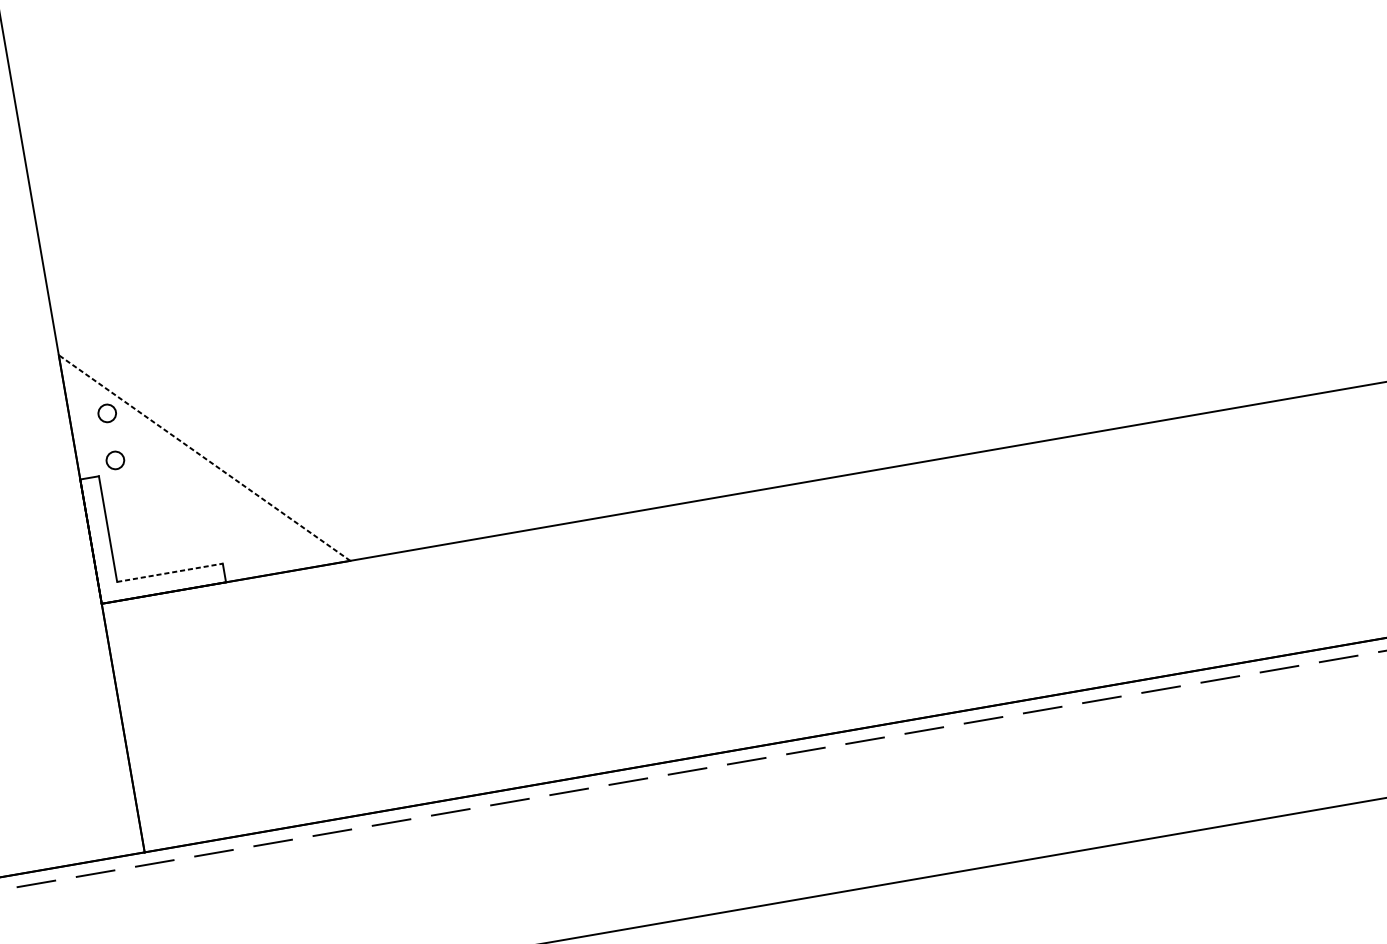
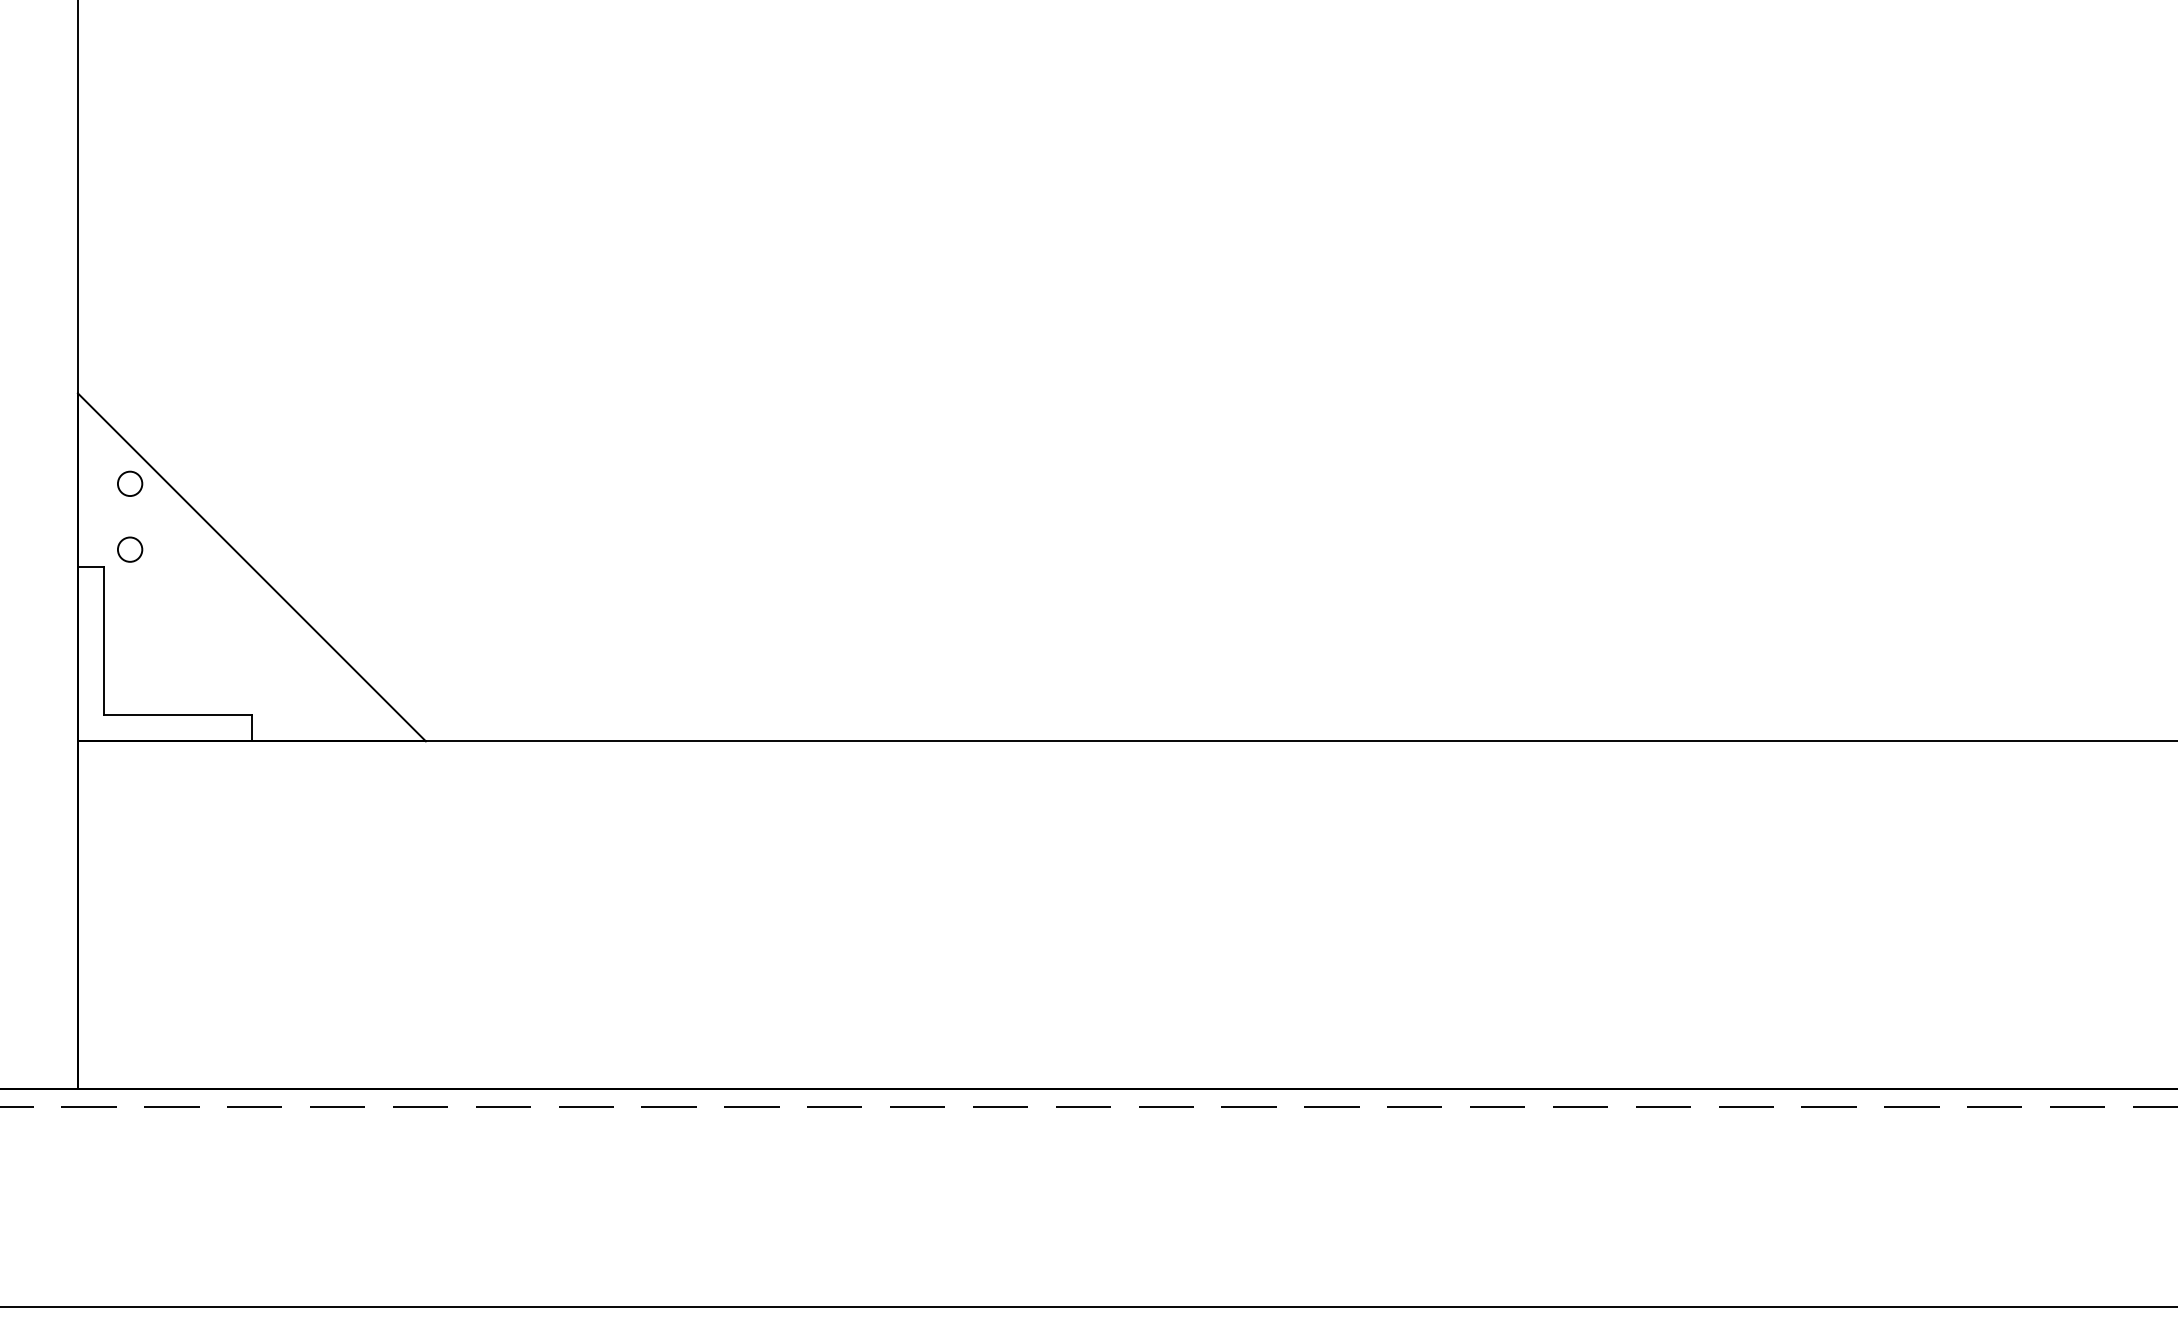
line: (204, 458) -> (251, 567), dashed -> solid
line: (169, 573) -> (177, 715), dashed -> solid

